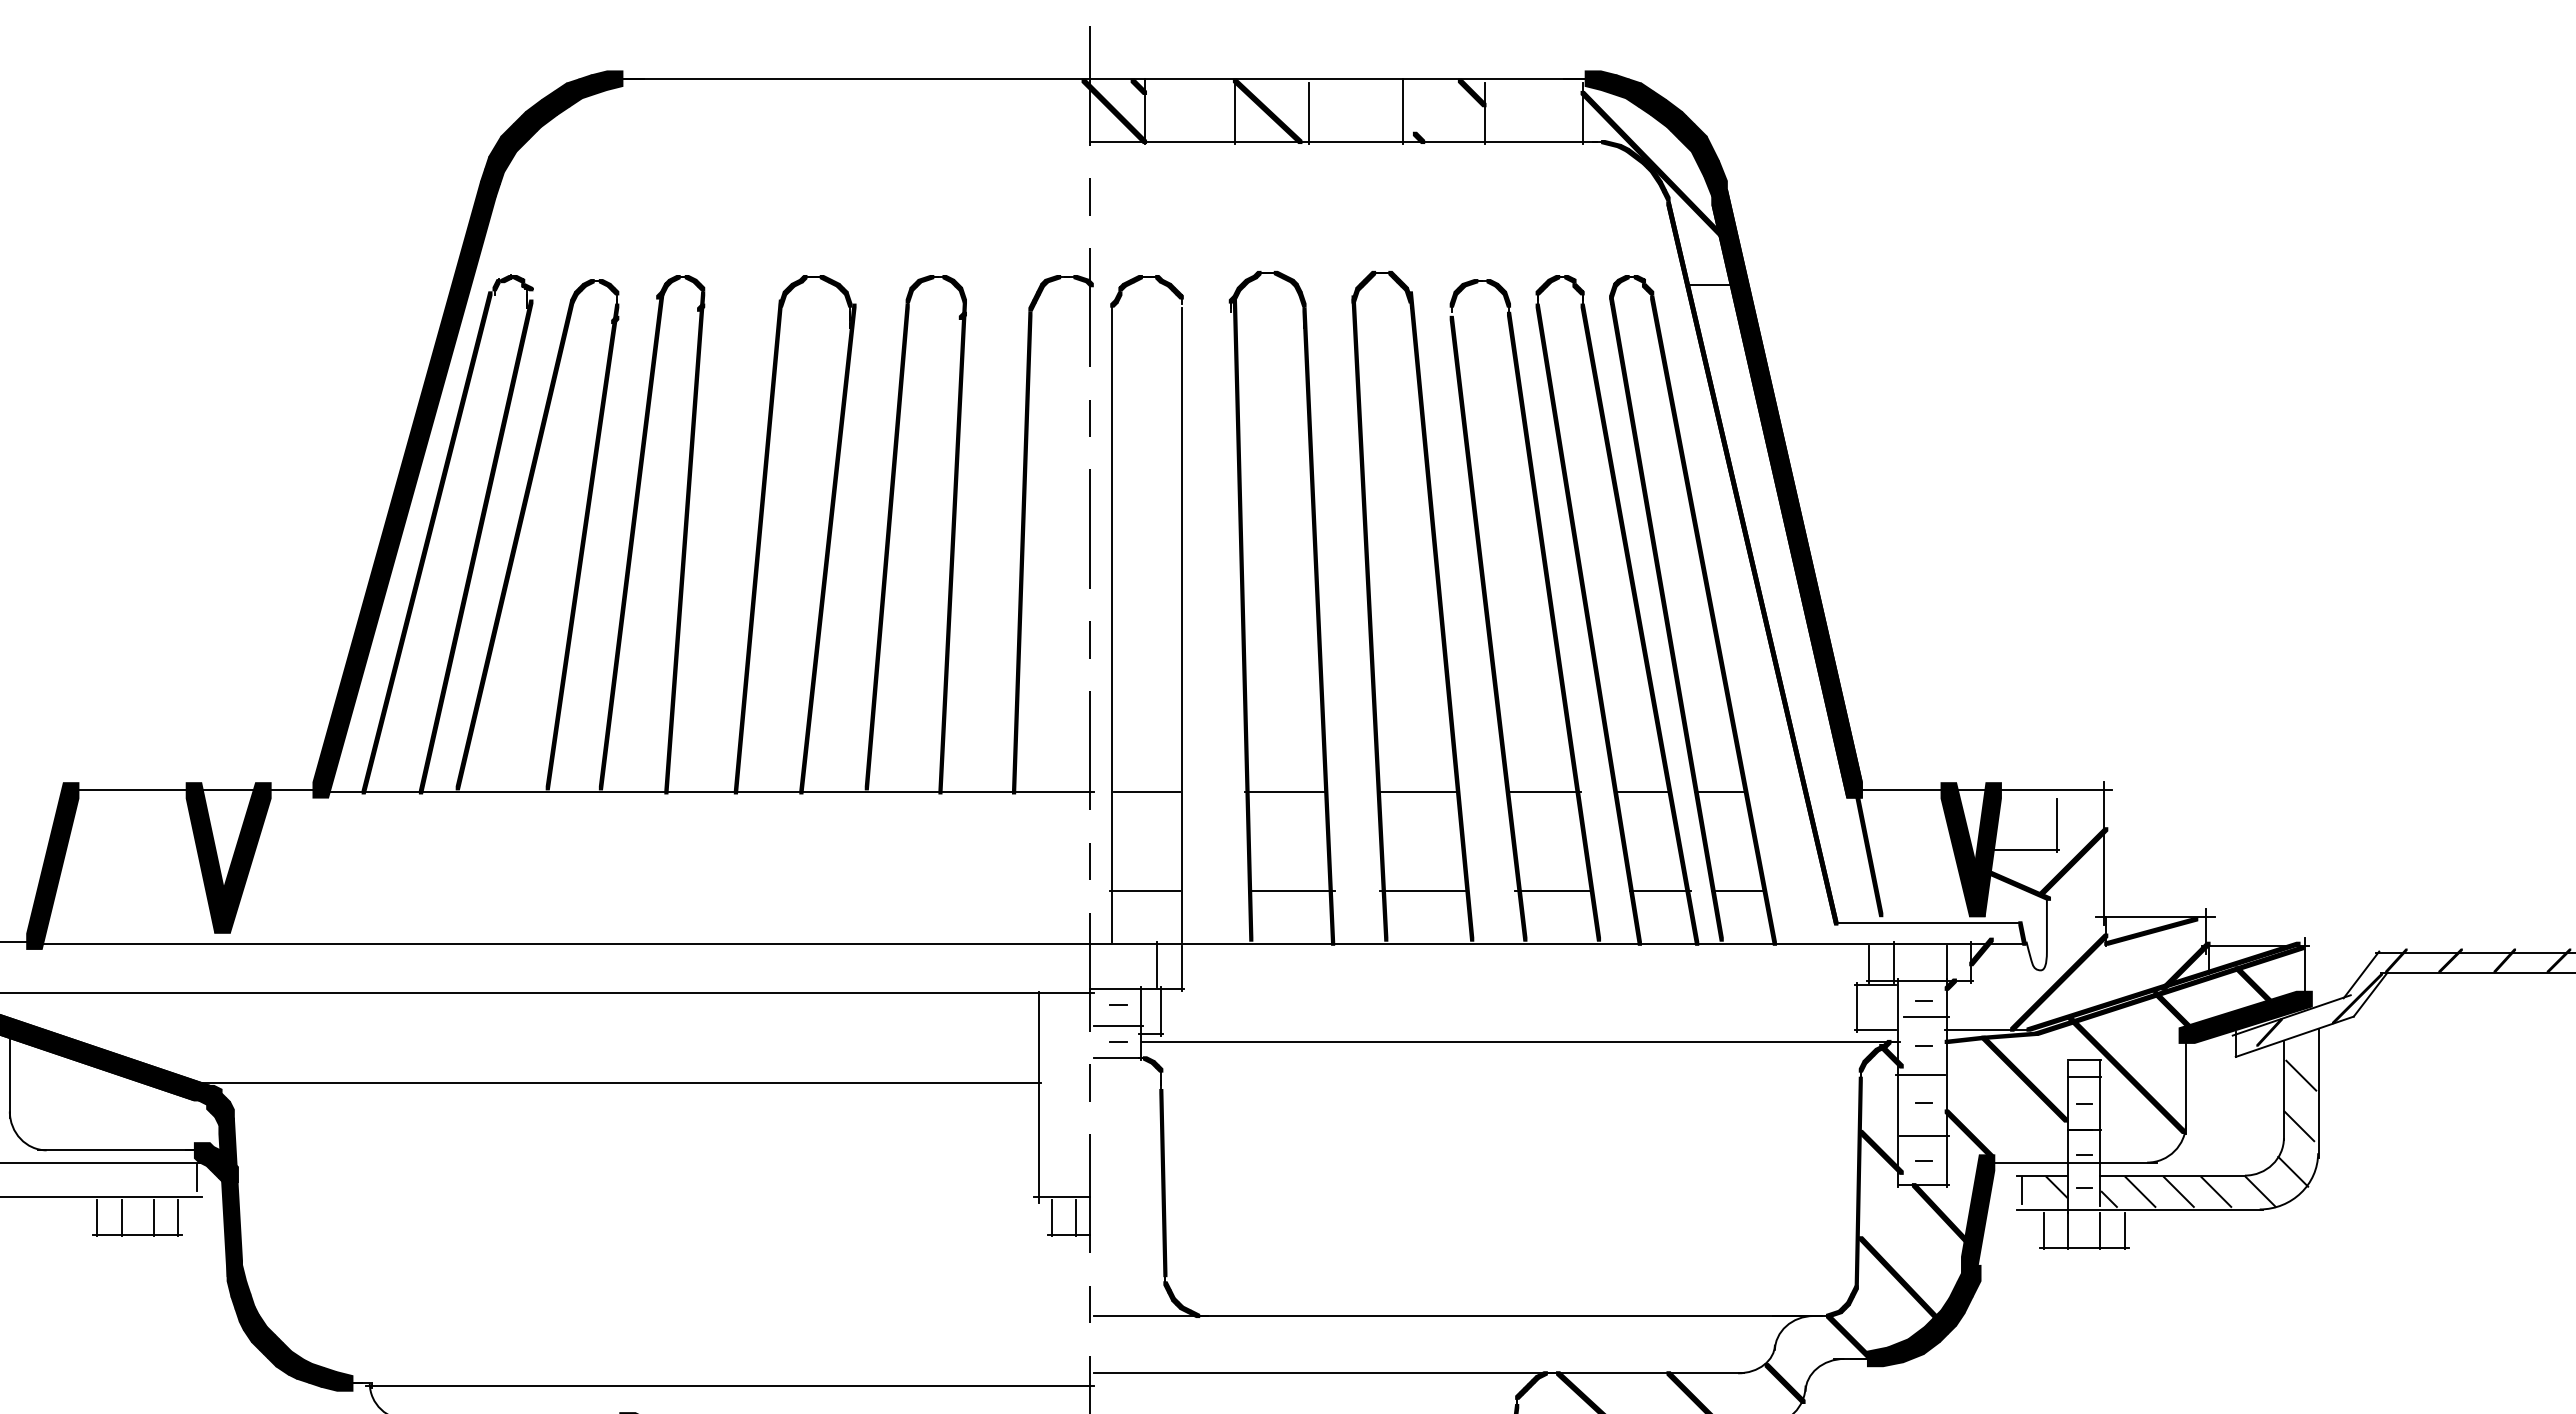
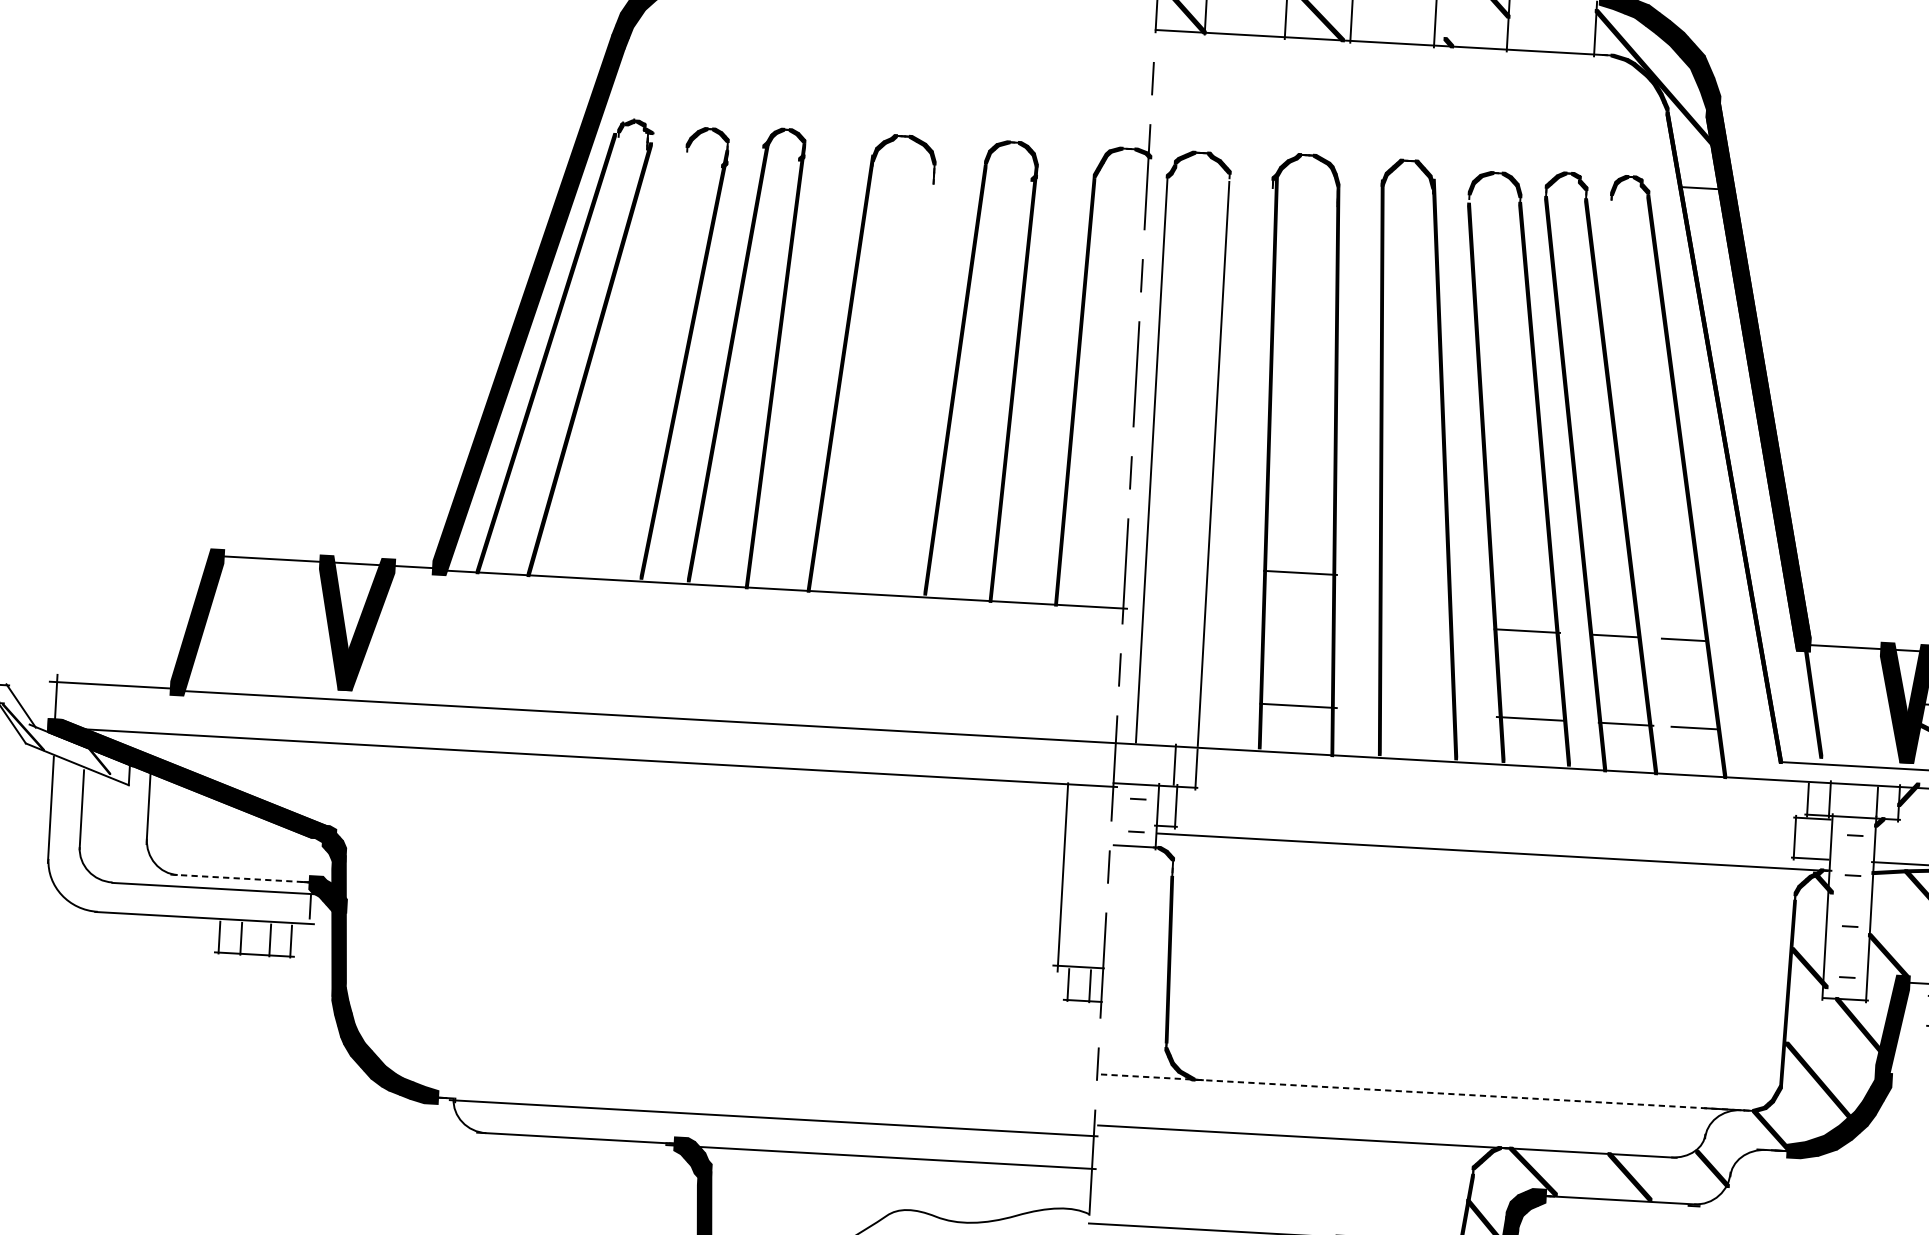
fill: (514, 544) -> (624, 359), removed
fill: (827, 548) -> (902, 378), removed
fill: (1666, 618) -> (1645, 482), removed
line: (1146, 792) -> (1173, 611), removed
line: (1286, 792) -> (1300, 573), moved
line: (1418, 792) -> (1415, 624), removed
line: (1144, 890) -> (1167, 698), removed
line: (1423, 890) -> (1415, 712), removed
line: (1925, 1017) -> (1855, 850), removed
line: (1117, 1025) -> (1136, 817), removed
line: (1919, 1074) -> (1847, 900), removed
line: (604, 1082) -> (677, 842), removed
line: (1923, 1136) -> (1847, 956), removed
line: (120, 1150) -> (243, 878), solid -> dashed
line: (1456, 1316) -> (1423, 1092), solid -> dashed

